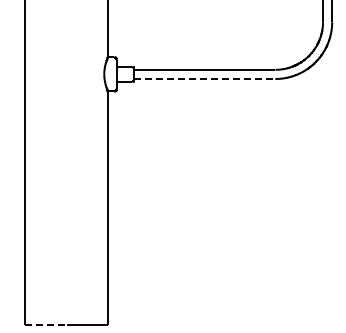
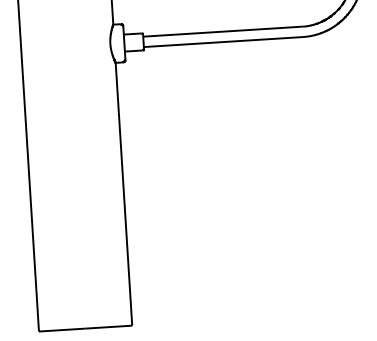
line: (204, 79) -> (223, 42), dashed -> solid
line: (45, 325) -> (62, 330), dashed -> solid

